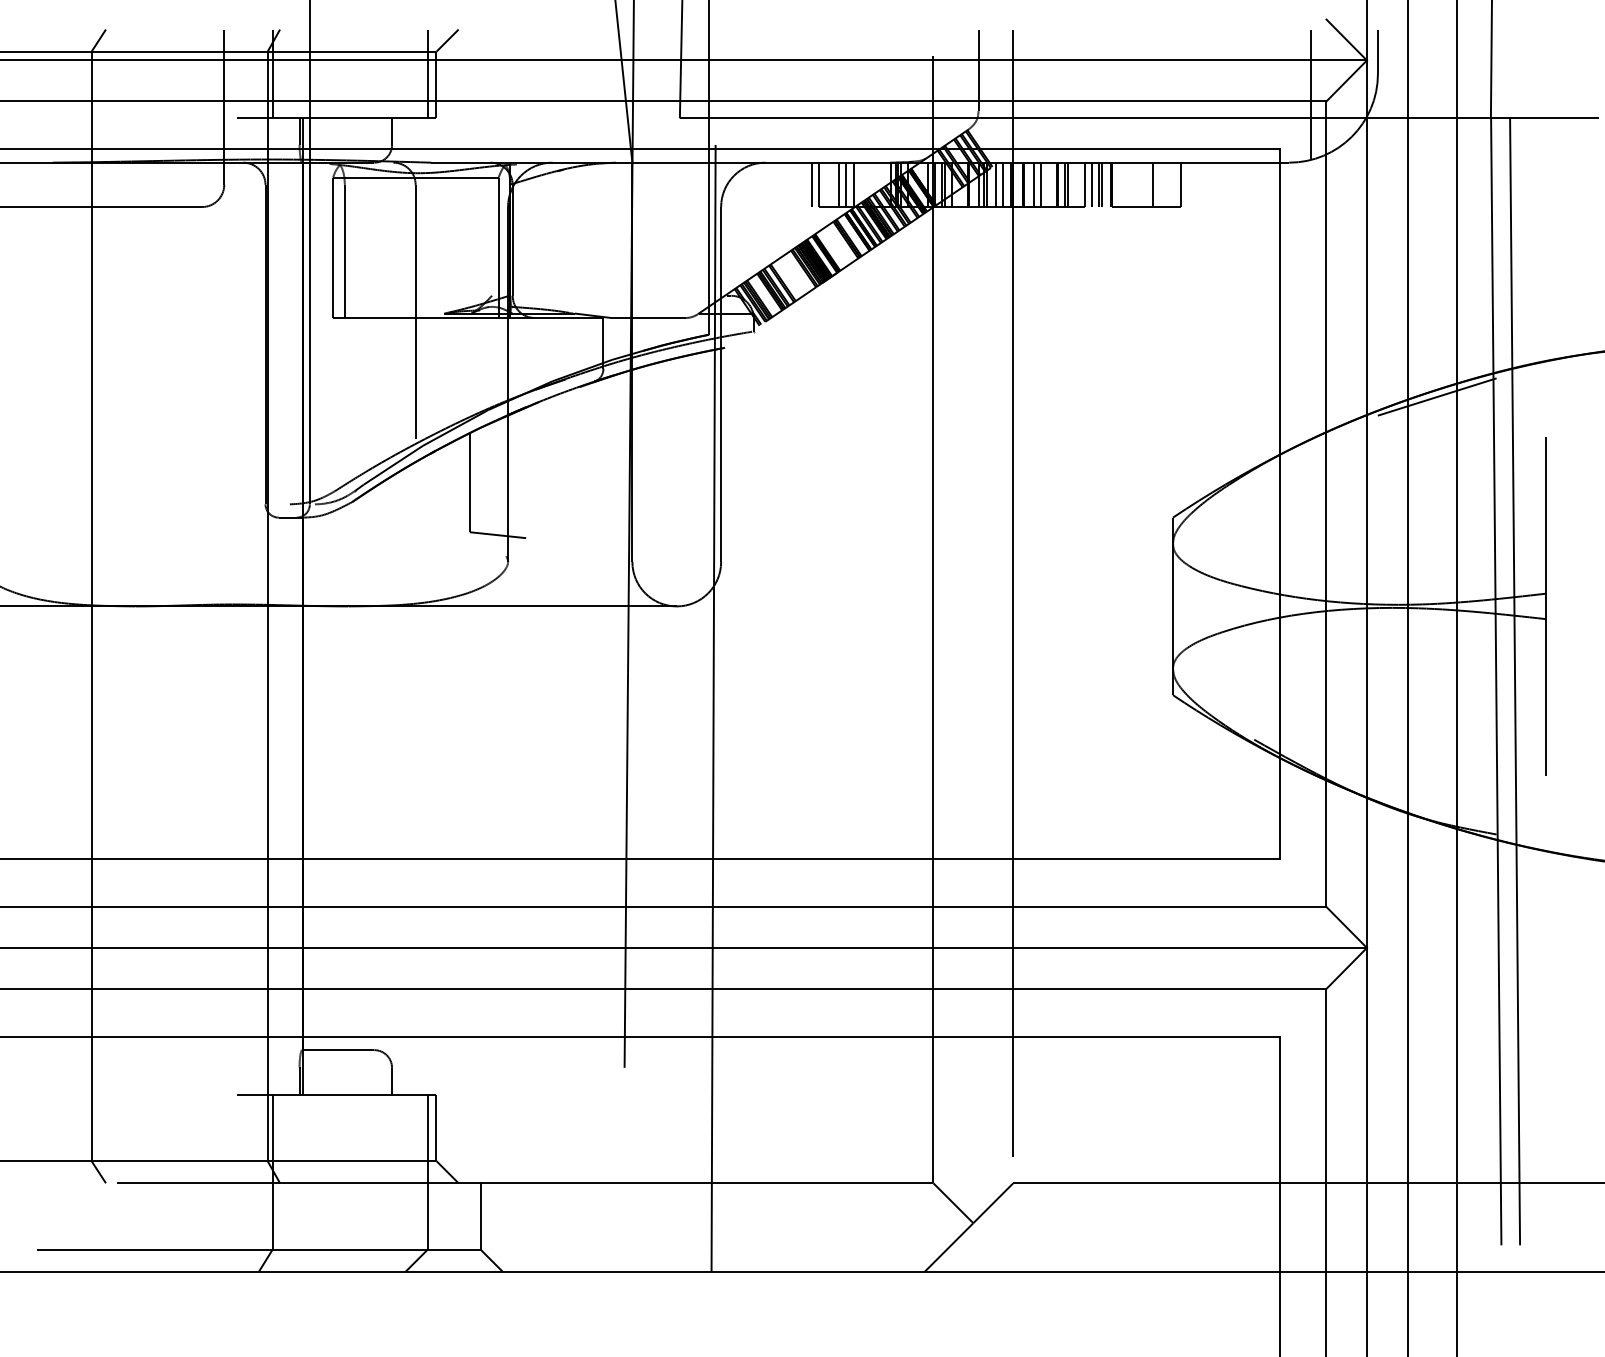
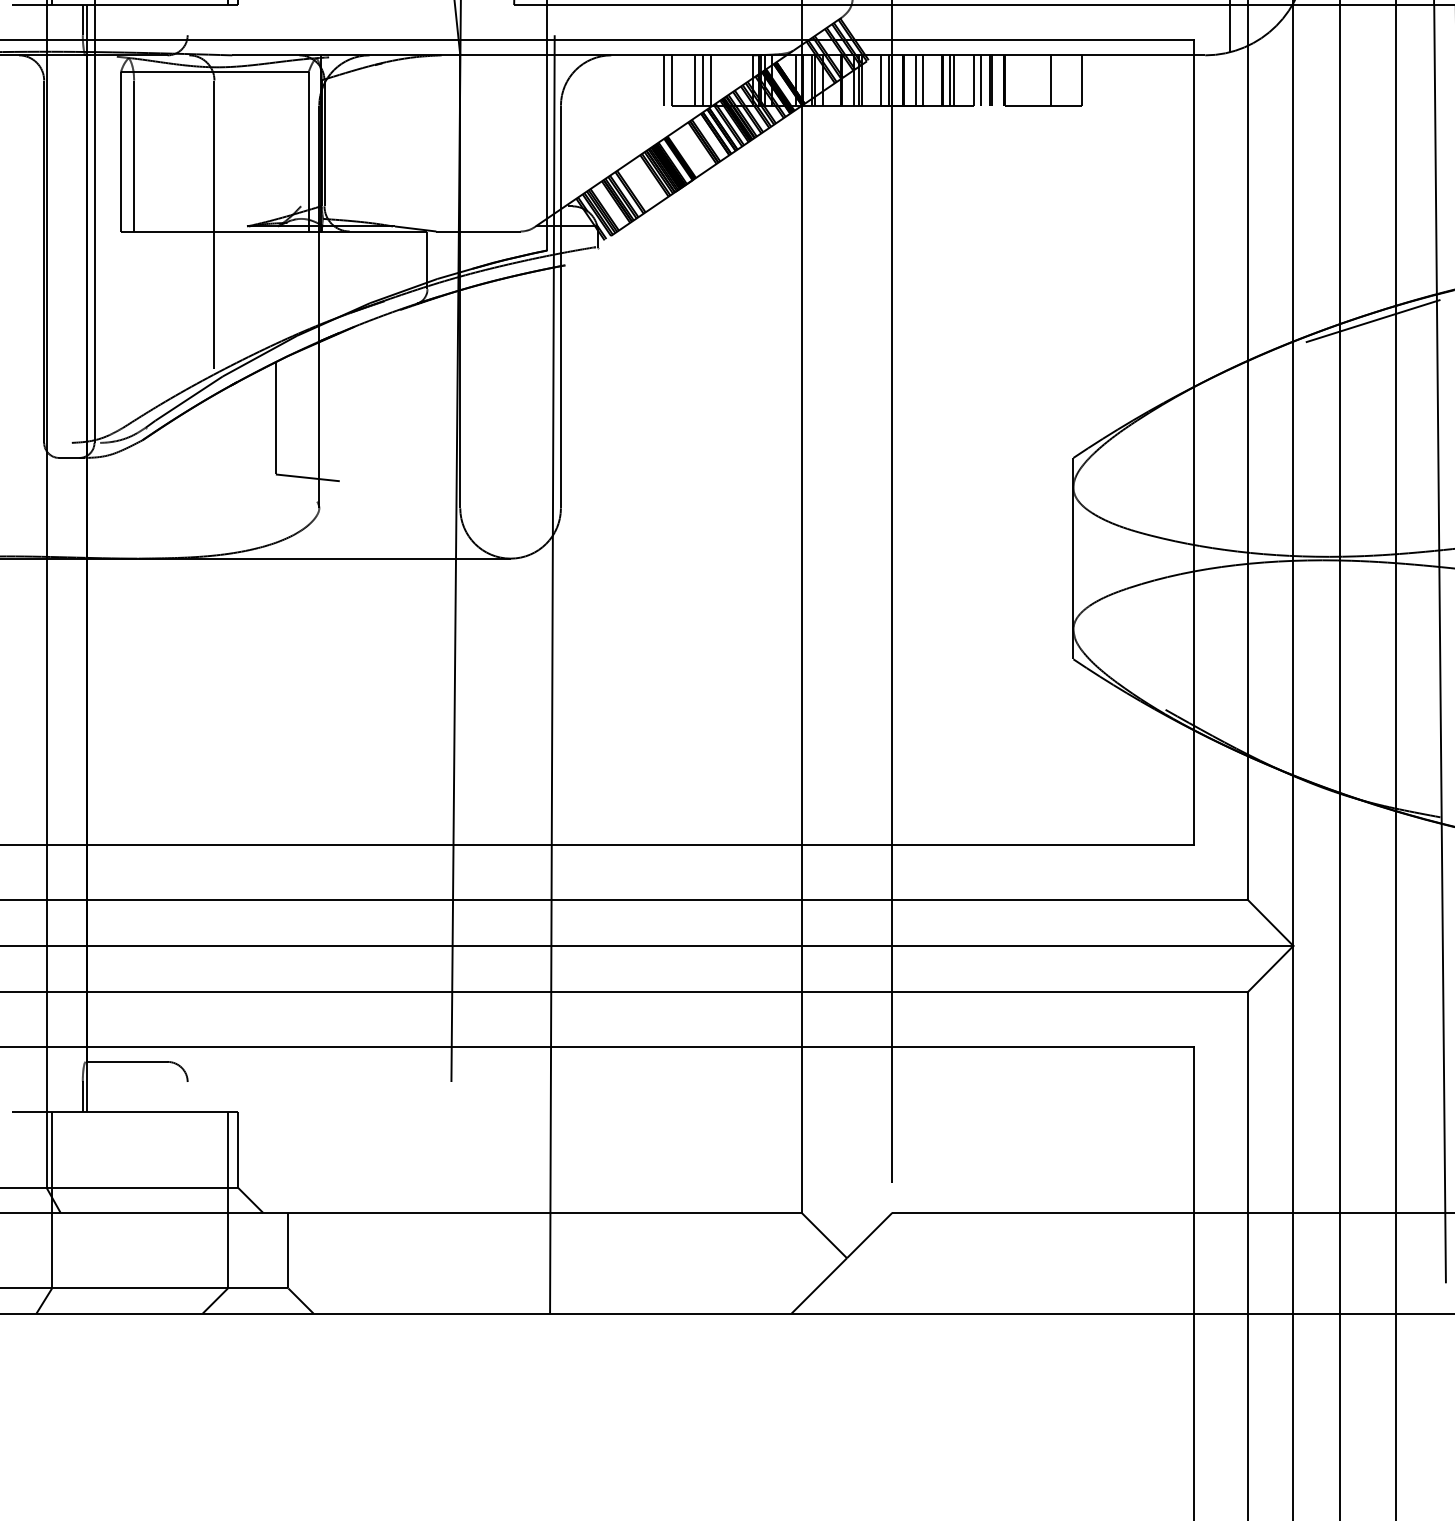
line: (392, 131) -> (188, 19), removed
line: (996, 184) -> (873, 80), removed
line: (392, 1080) -> (188, 1096), removed

